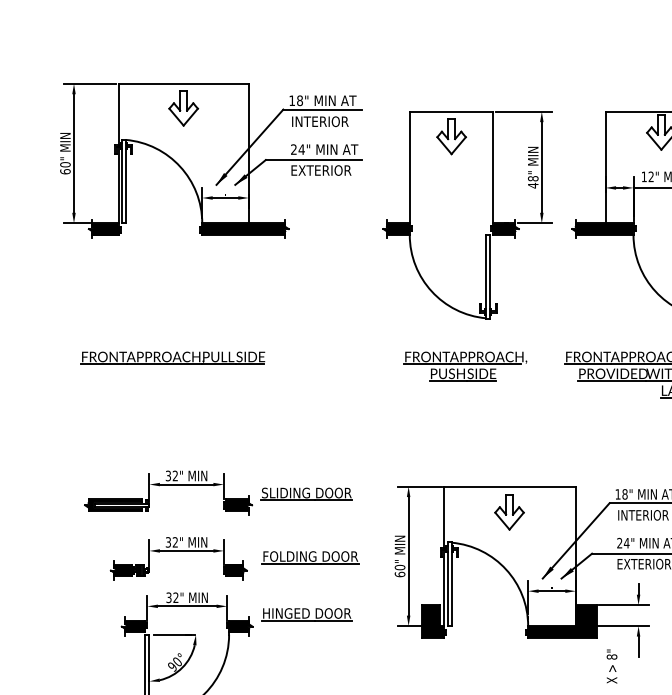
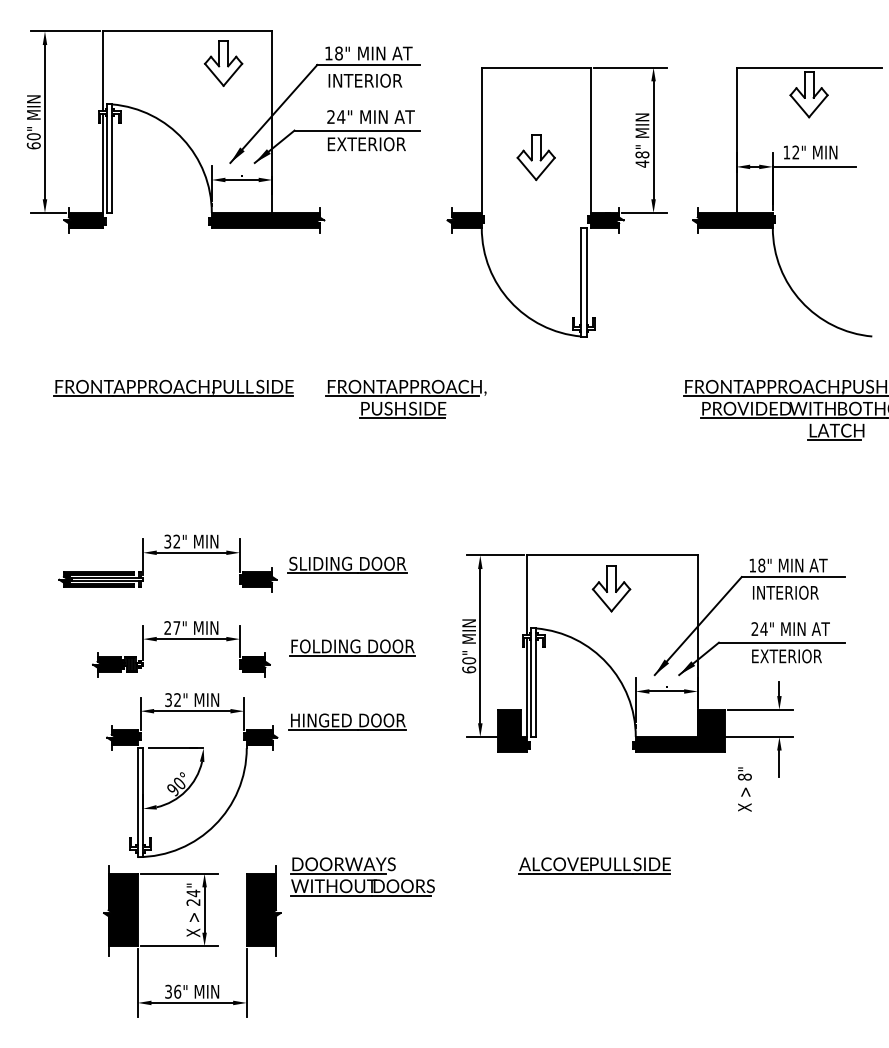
part: (183, 108) -> (223, 63), moved
part: (451, 136) -> (535, 157), moved
part: (464, 365) -> (405, 398), moved
text: (172, 541) -> (172, 627), 32" -> 27"

